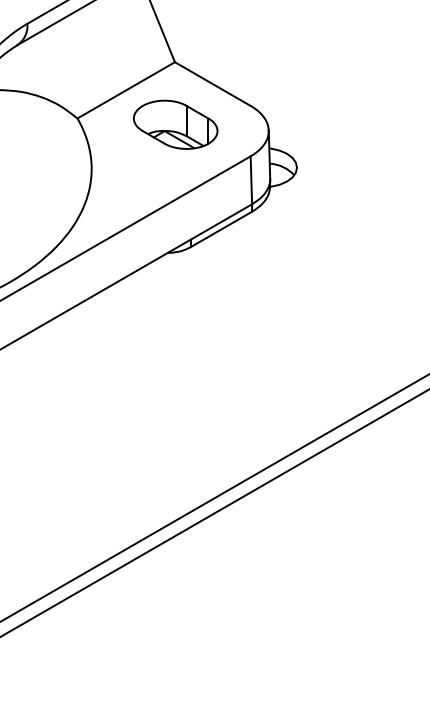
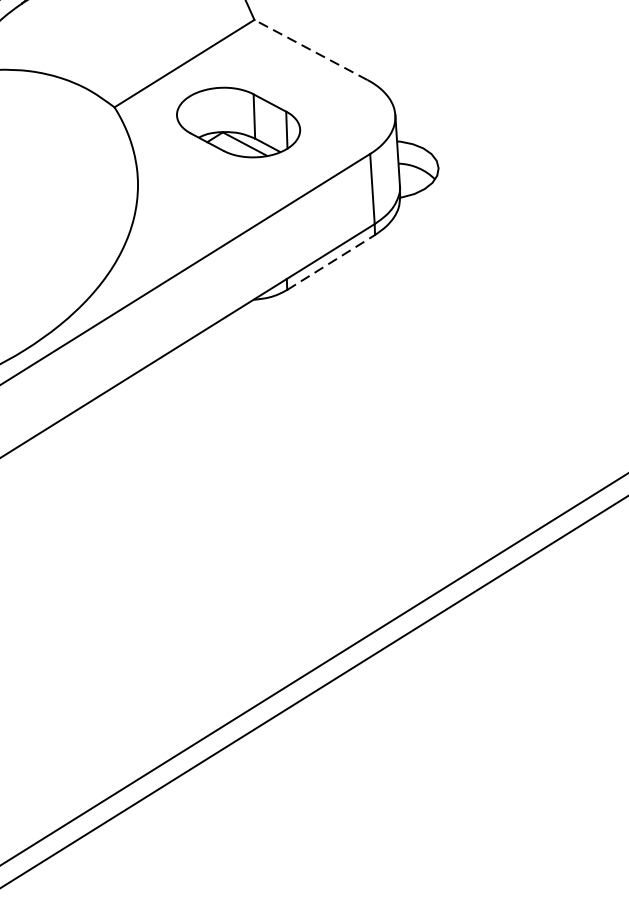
line: (212, 84) -> (310, 50), solid -> dashed
part: (175, 124) -> (238, 122), moved
line: (221, 229) -> (331, 262), solid -> dashed

